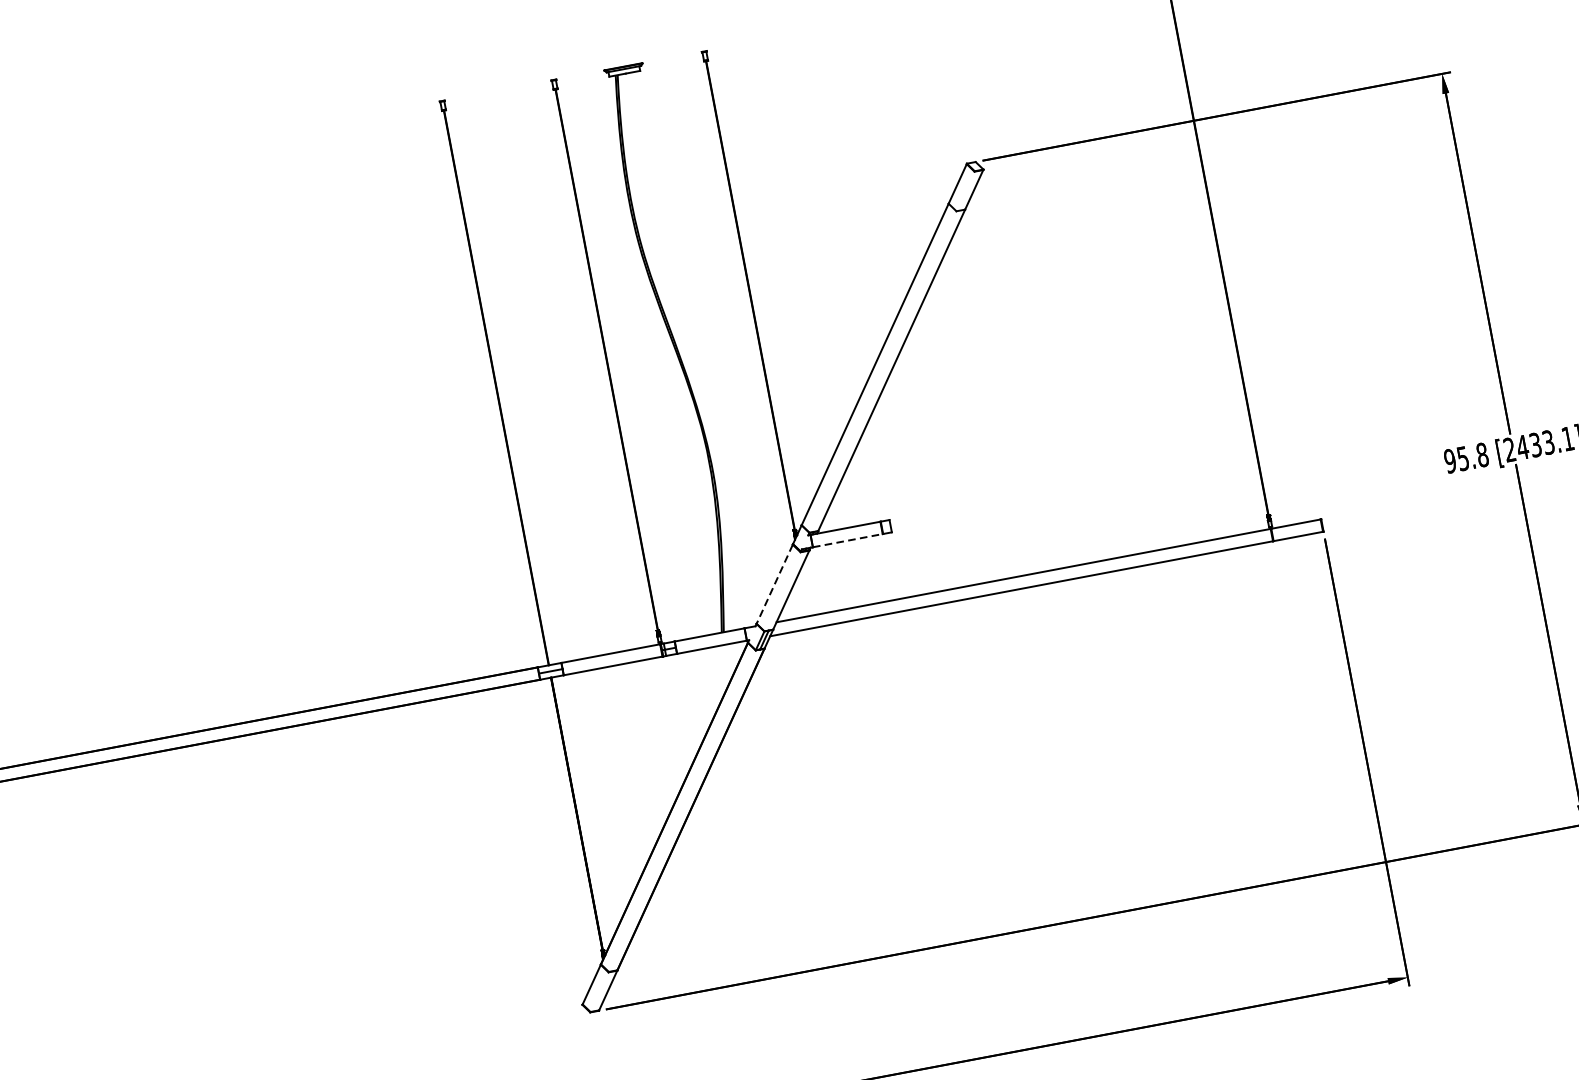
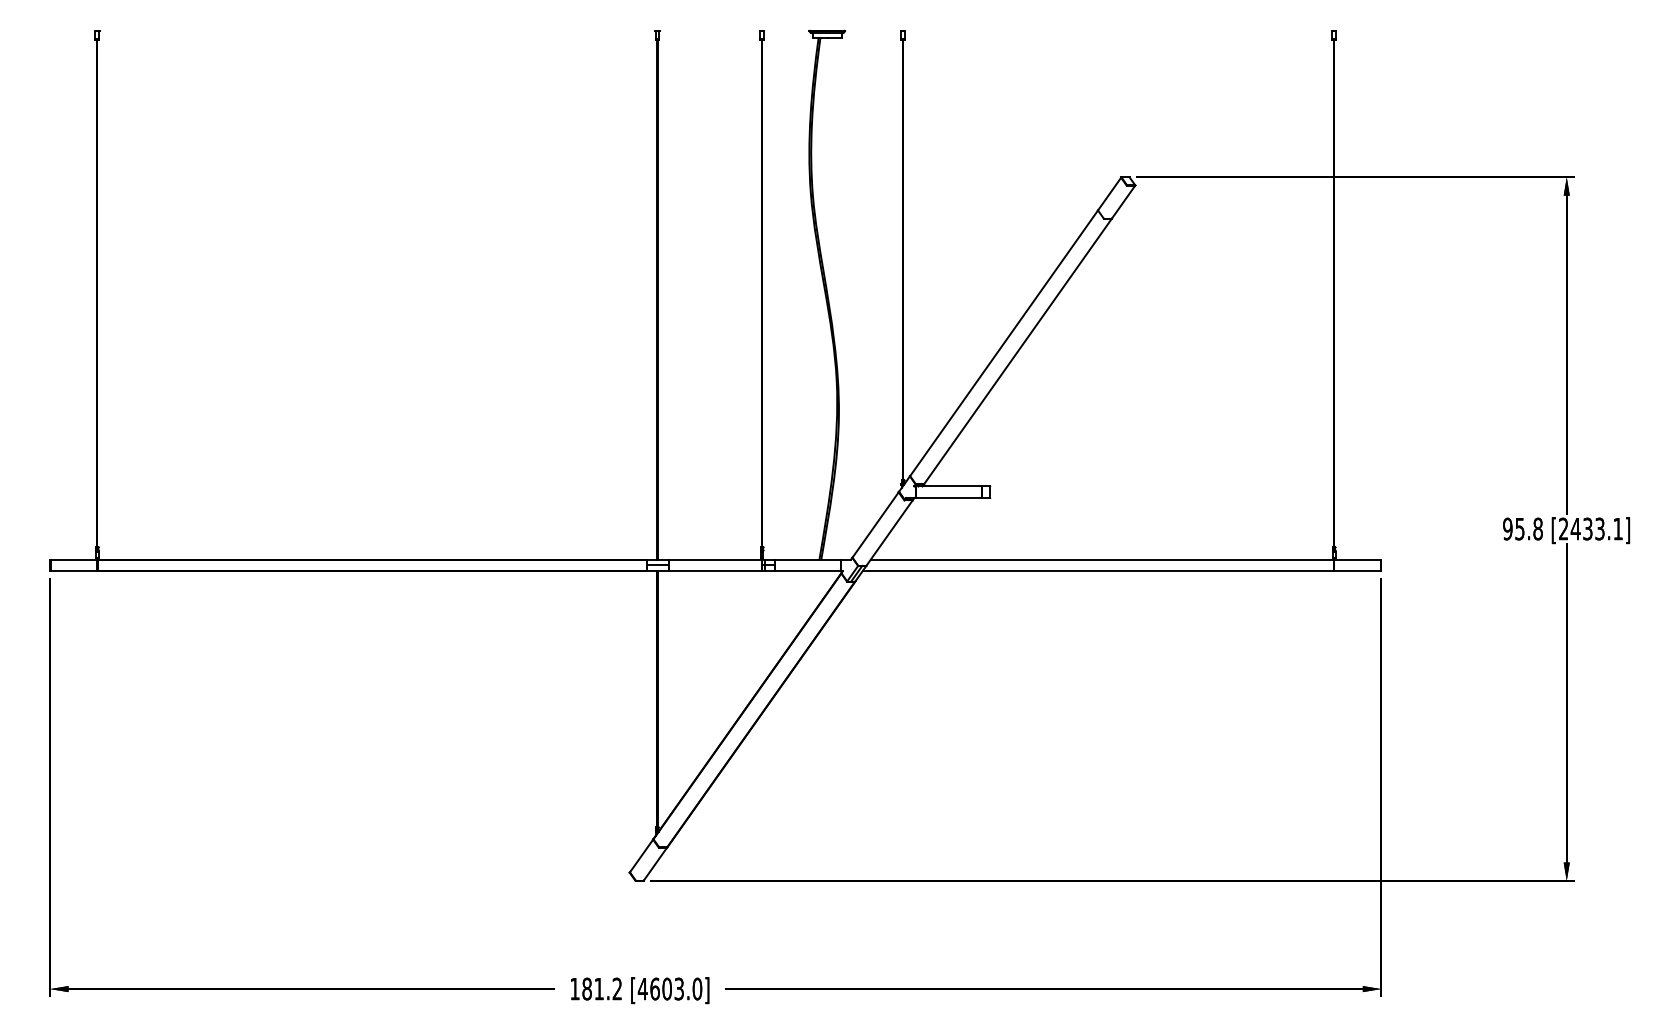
line: (848, 541) -> (949, 498), dashed -> solid
line: (774, 584) -> (875, 525), dashed -> solid

